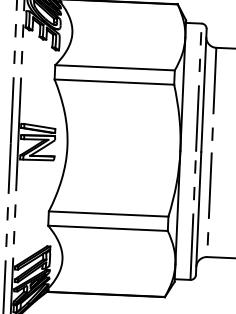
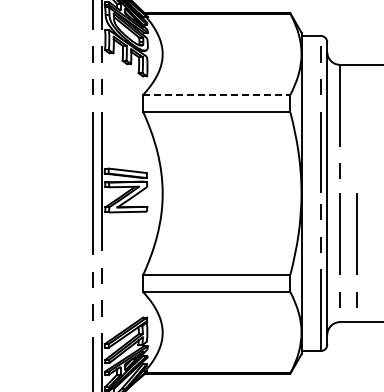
line: (115, 67) -> (217, 94), solid -> dashed
line: (223, 199) -> (356, 250), added

